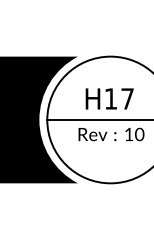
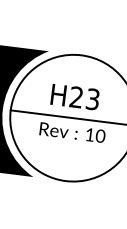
text: (118, 98) -> (84, 97), H17 -> H23

